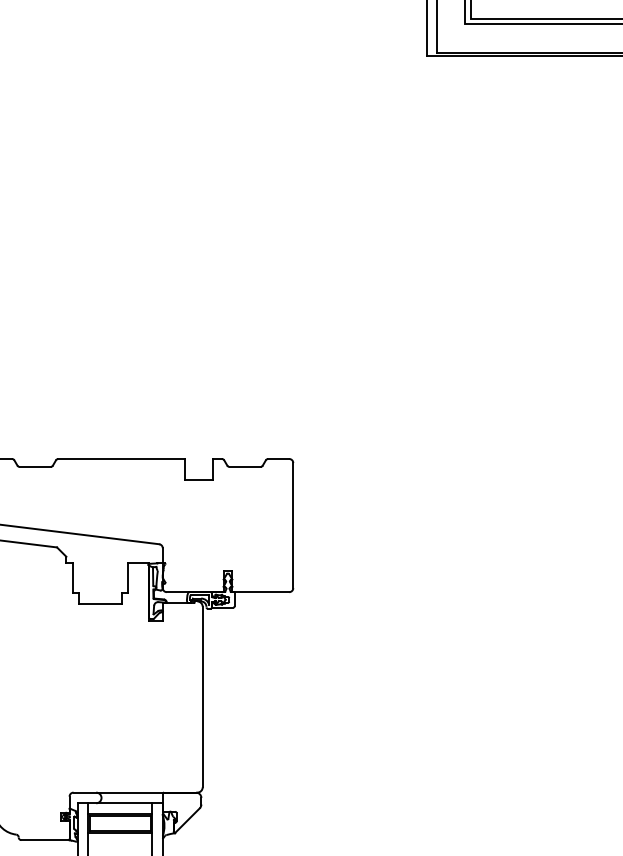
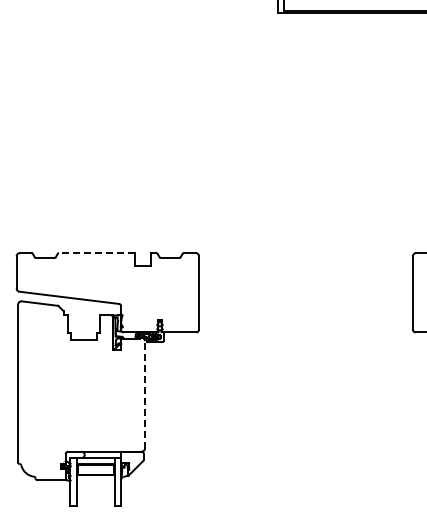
line: (121, 459) -> (96, 253), solid -> dashed
line: (201, 696) -> (144, 394), solid -> dashed

